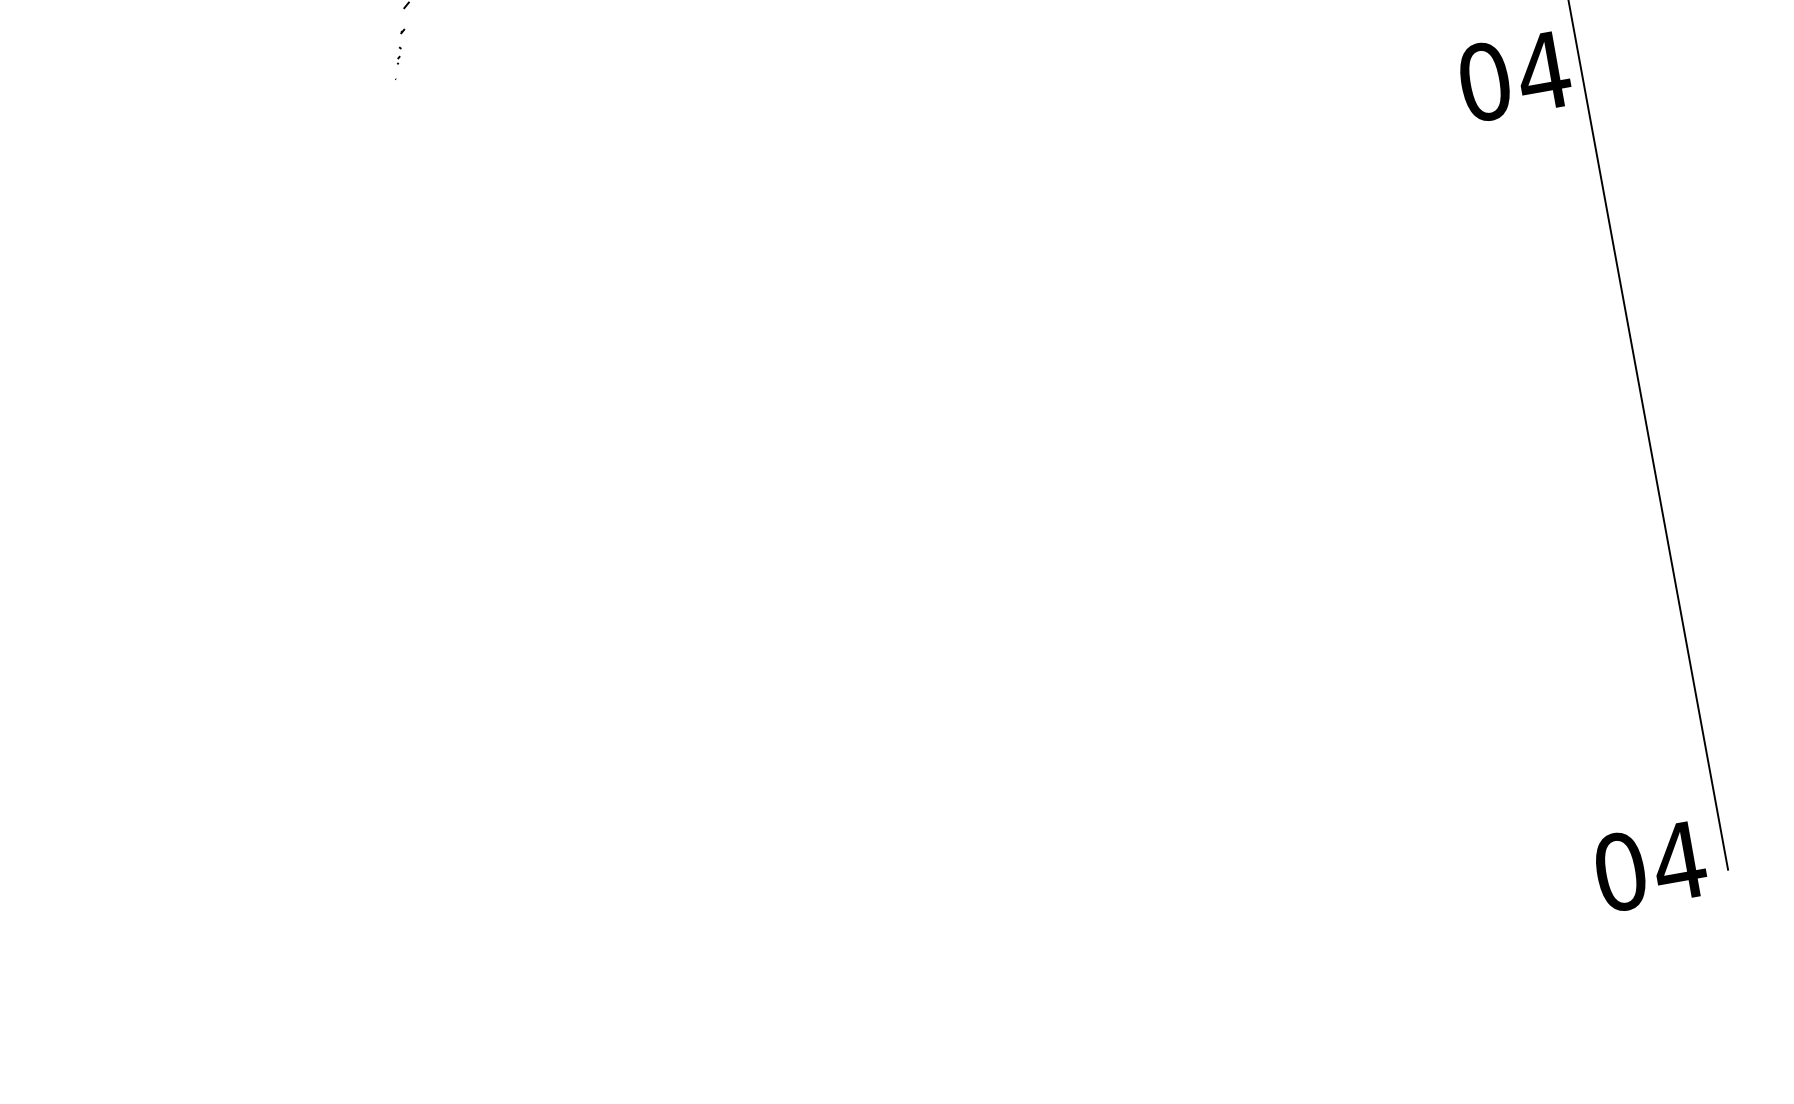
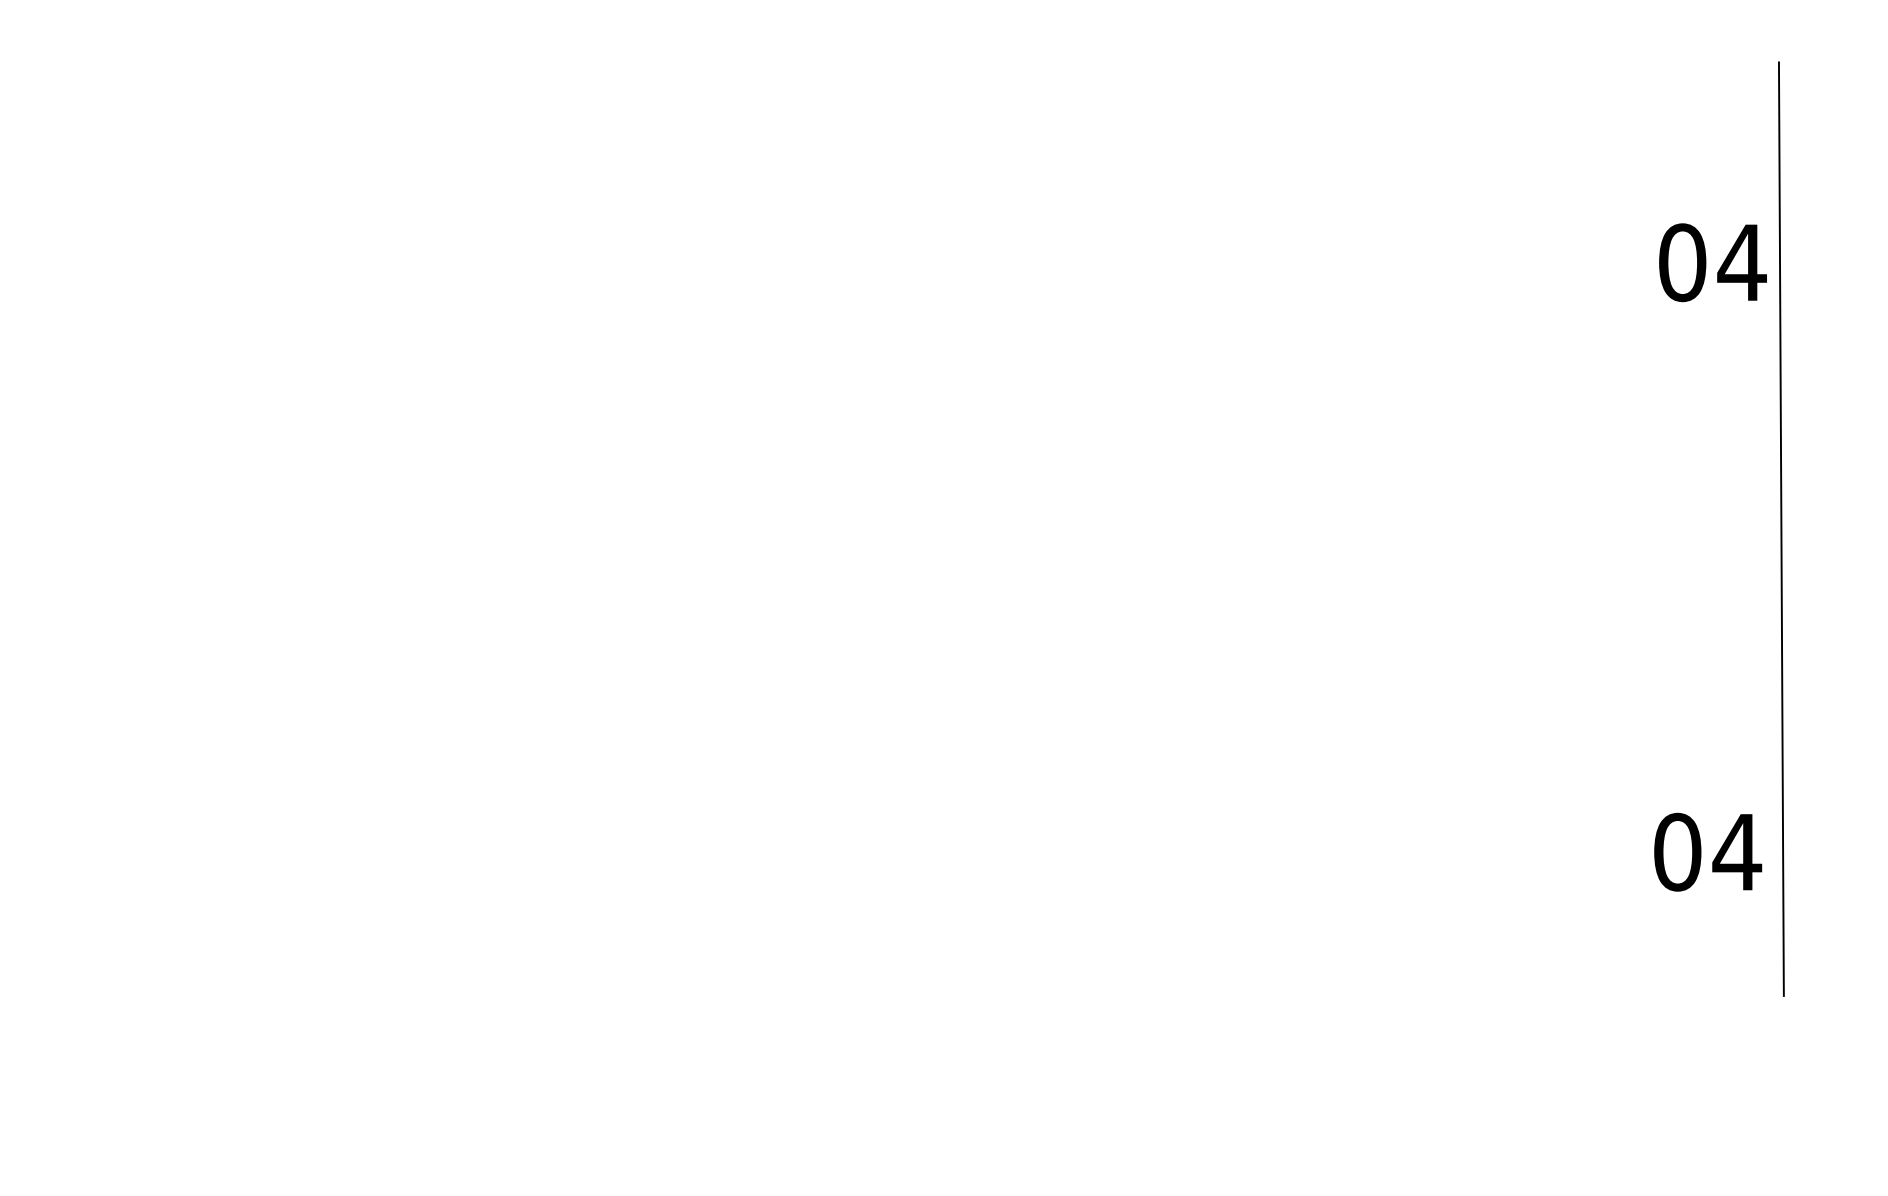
text: (1514, 76) -> (1712, 262), moved
text: (1650, 865) -> (1708, 851), moved

